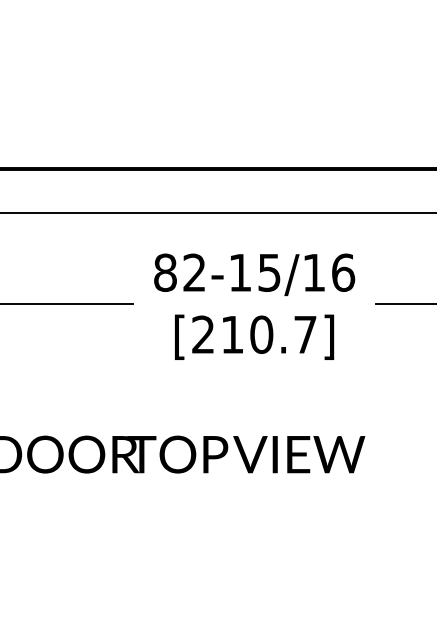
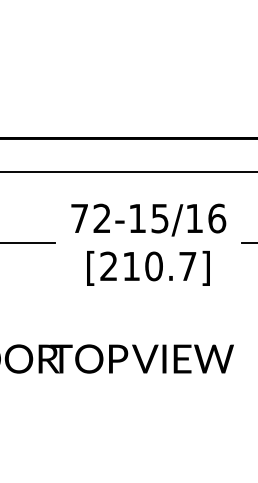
text: (165, 272) -> (79, 218), 82-15/16 -> 72-15/16

